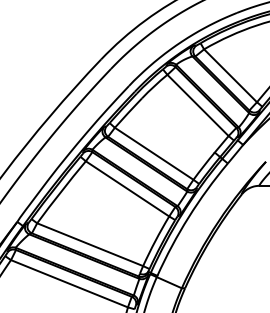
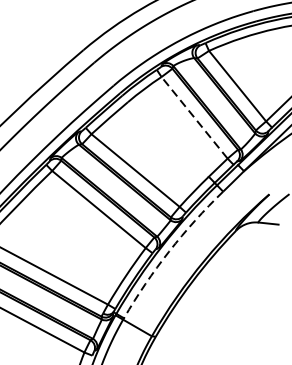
line: (197, 105) -> (193, 117), solid -> dashed
arc: (188, 217) -> (168, 251), solid -> dashed

